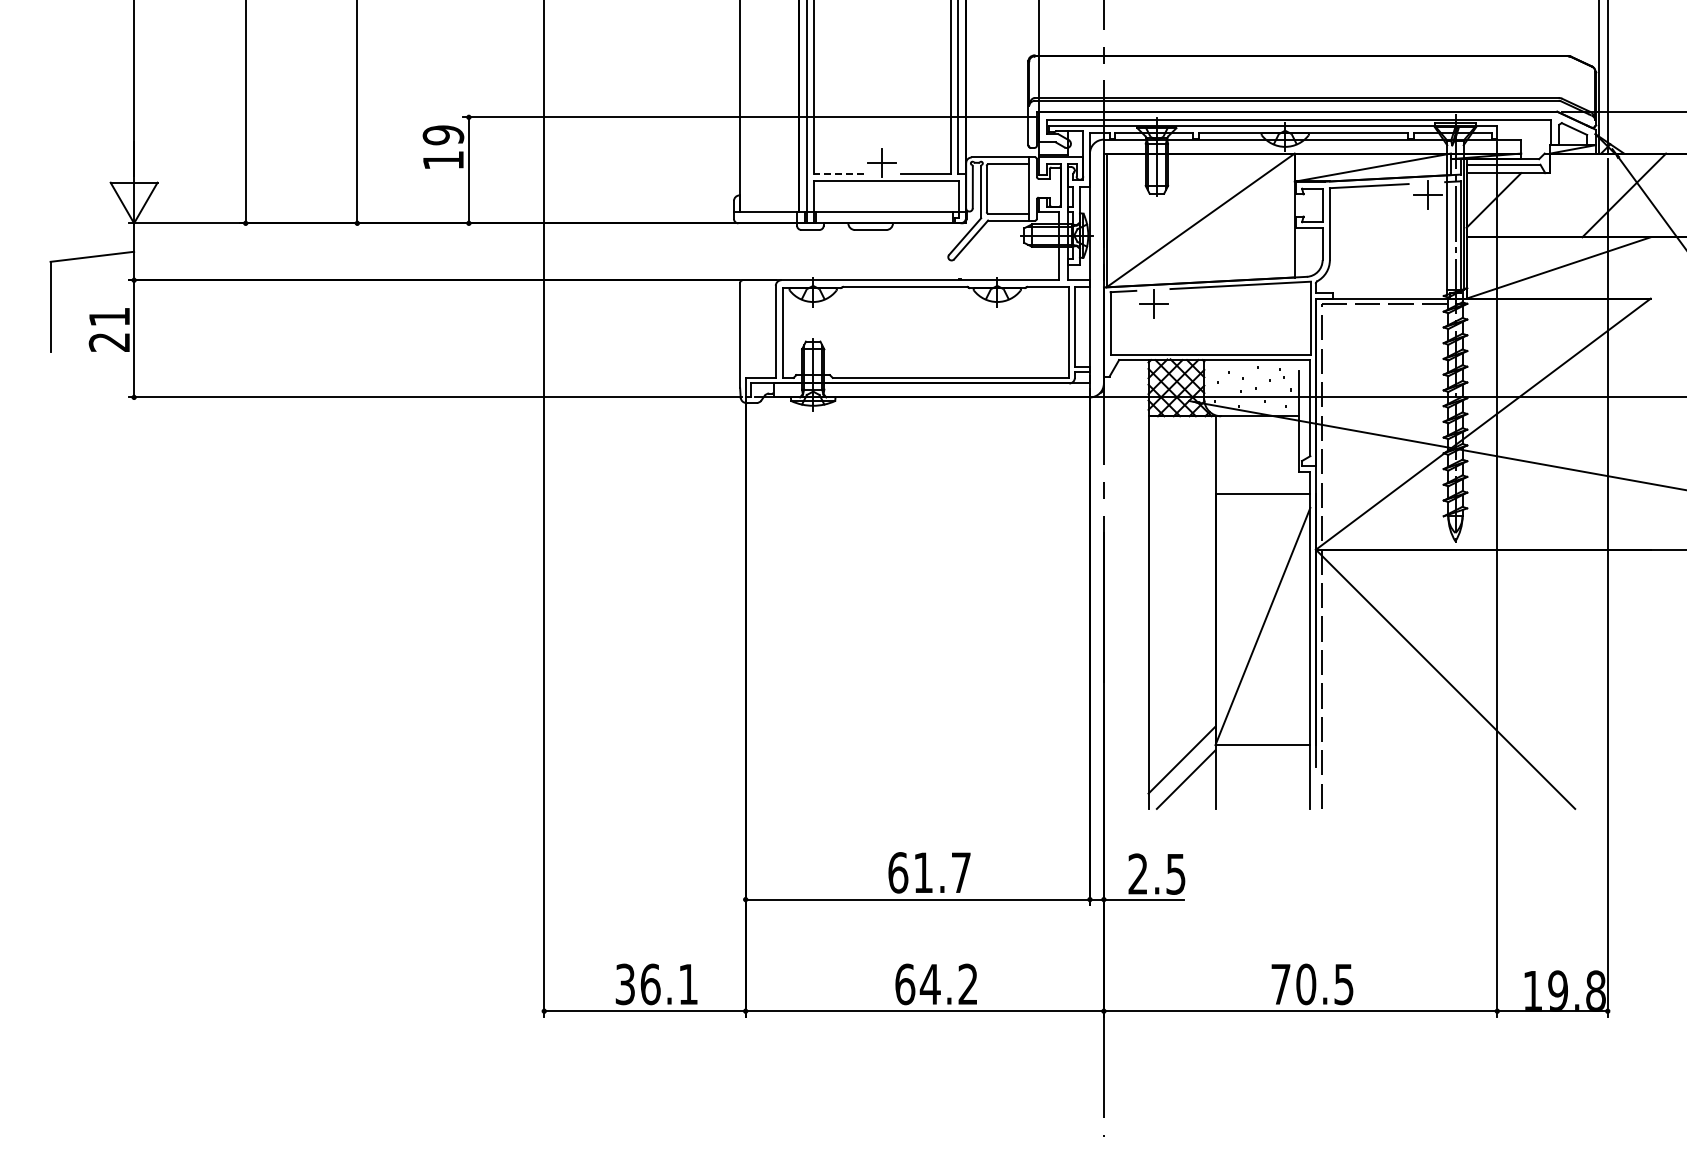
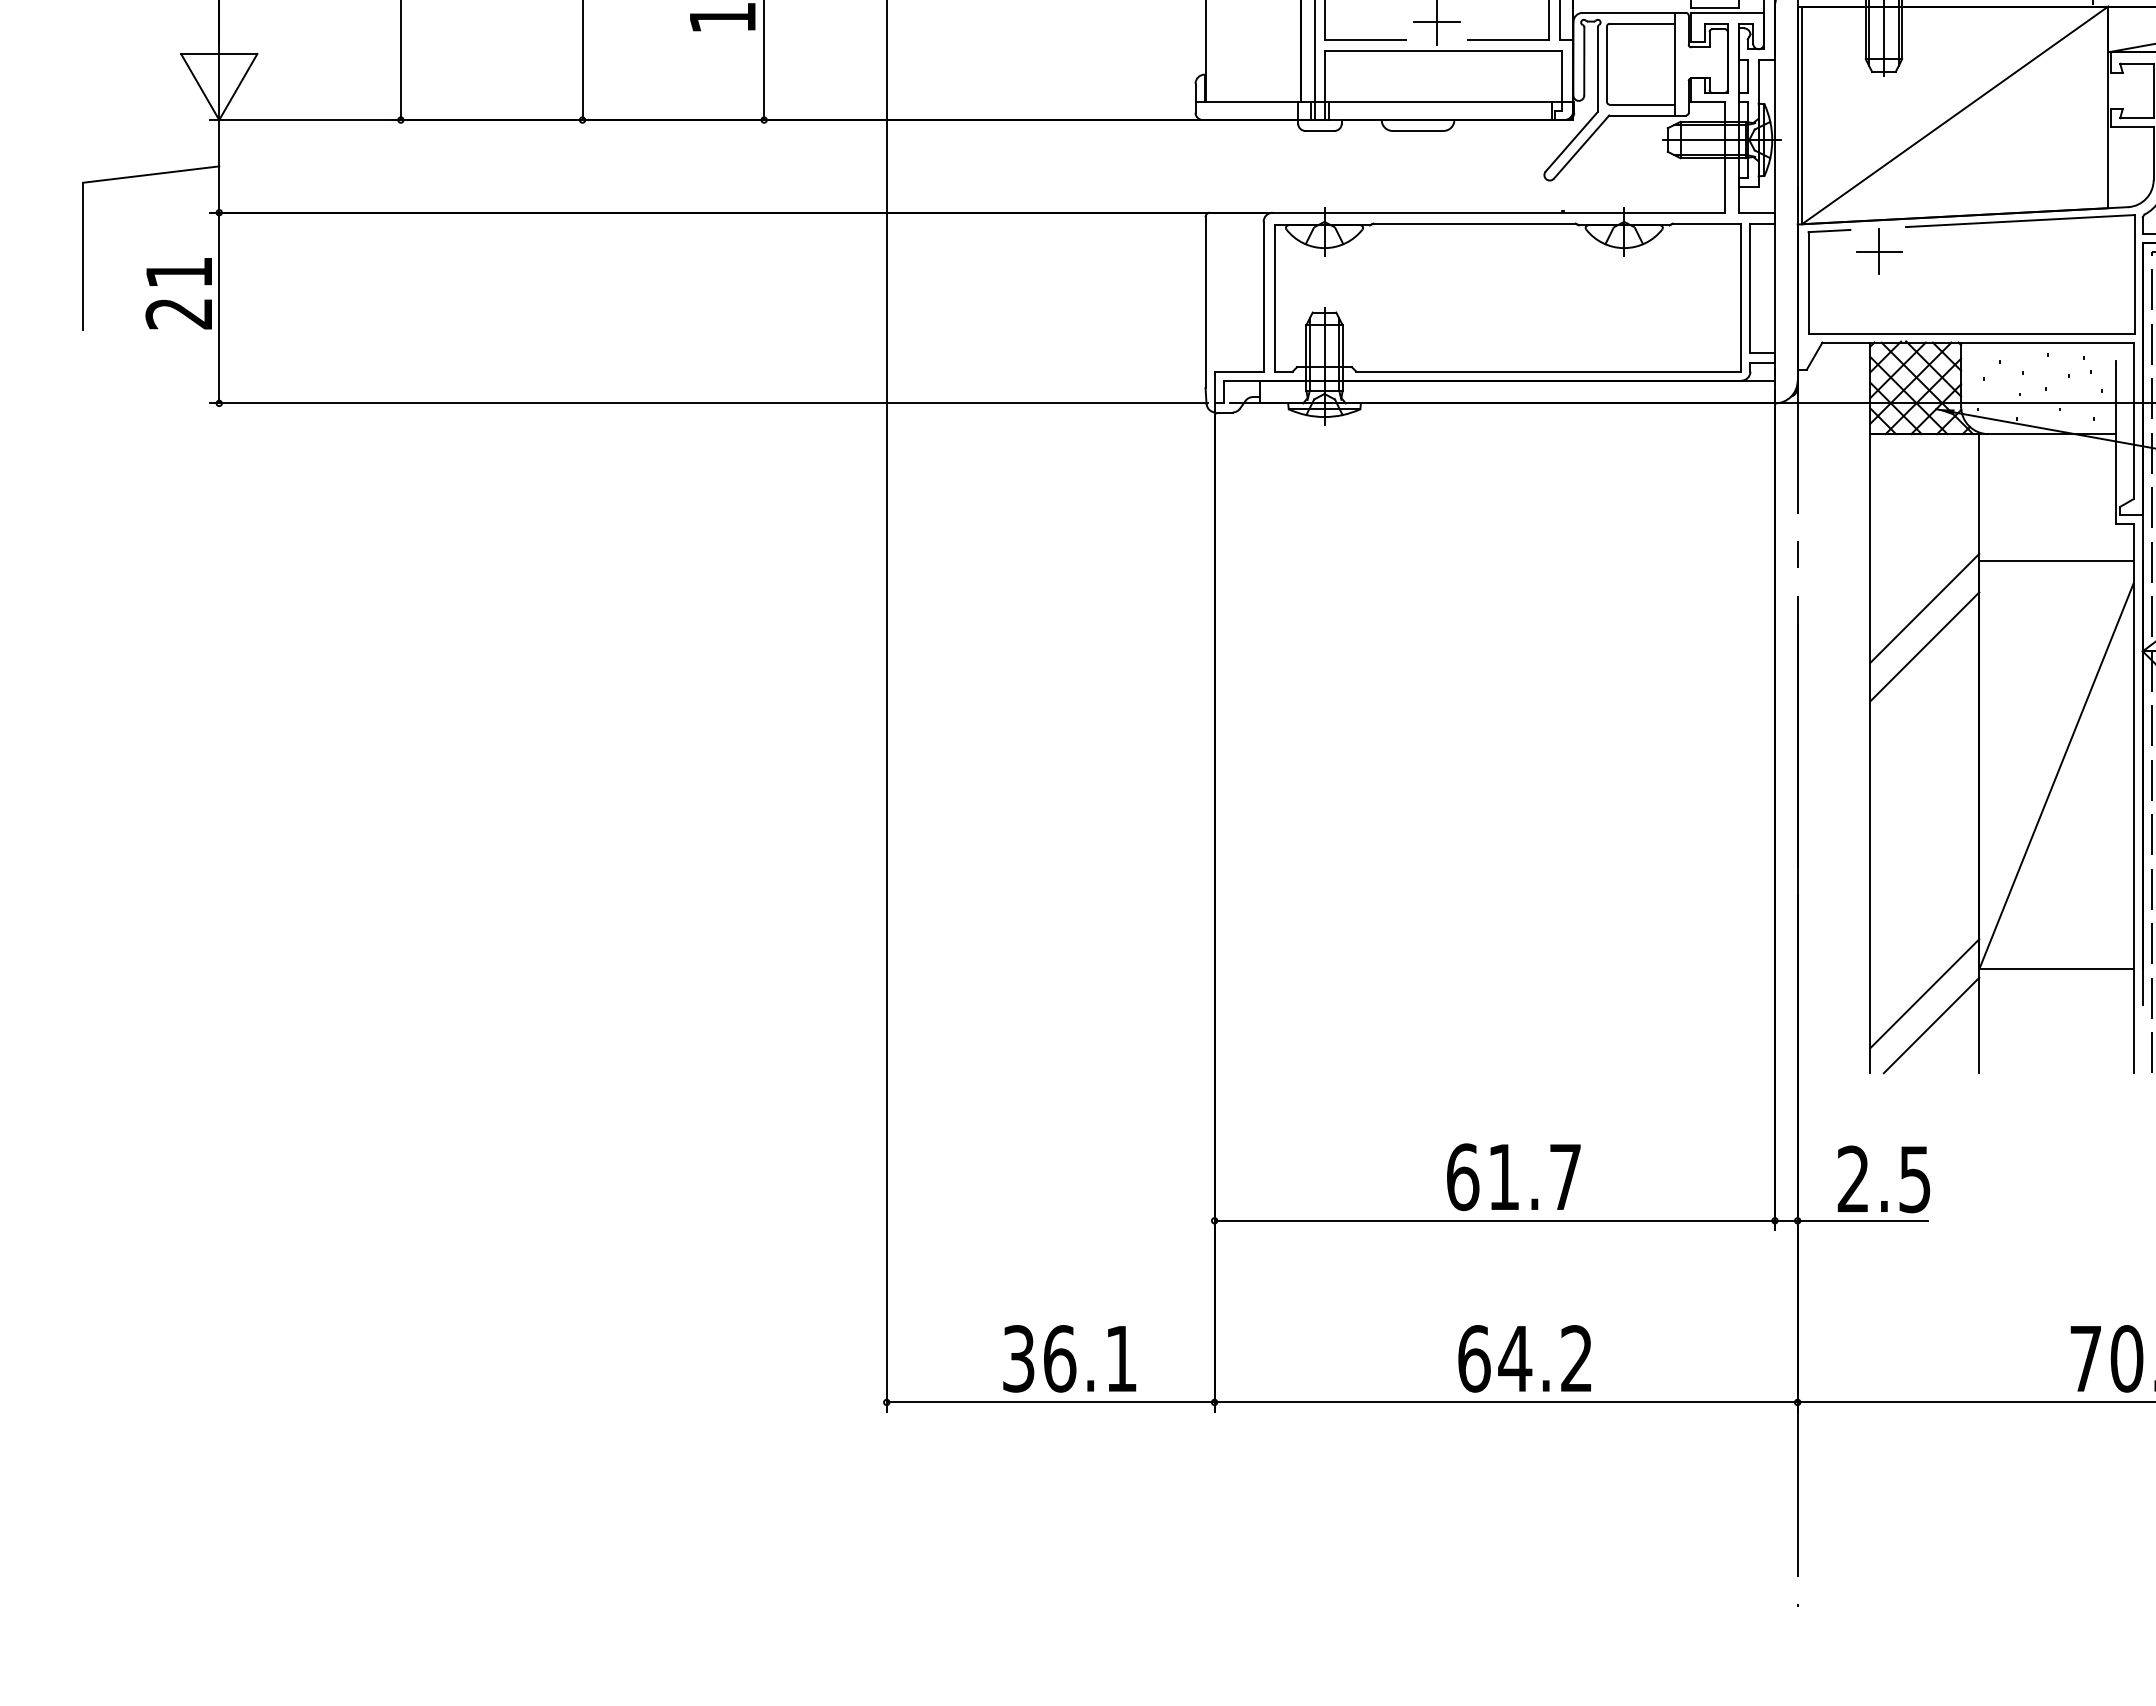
line: (838, 174) -> (1365, 40), dashed -> solid
line: (1181, 522) -> (1923, 606), added
line: (1181, 546) -> (1923, 646), added

